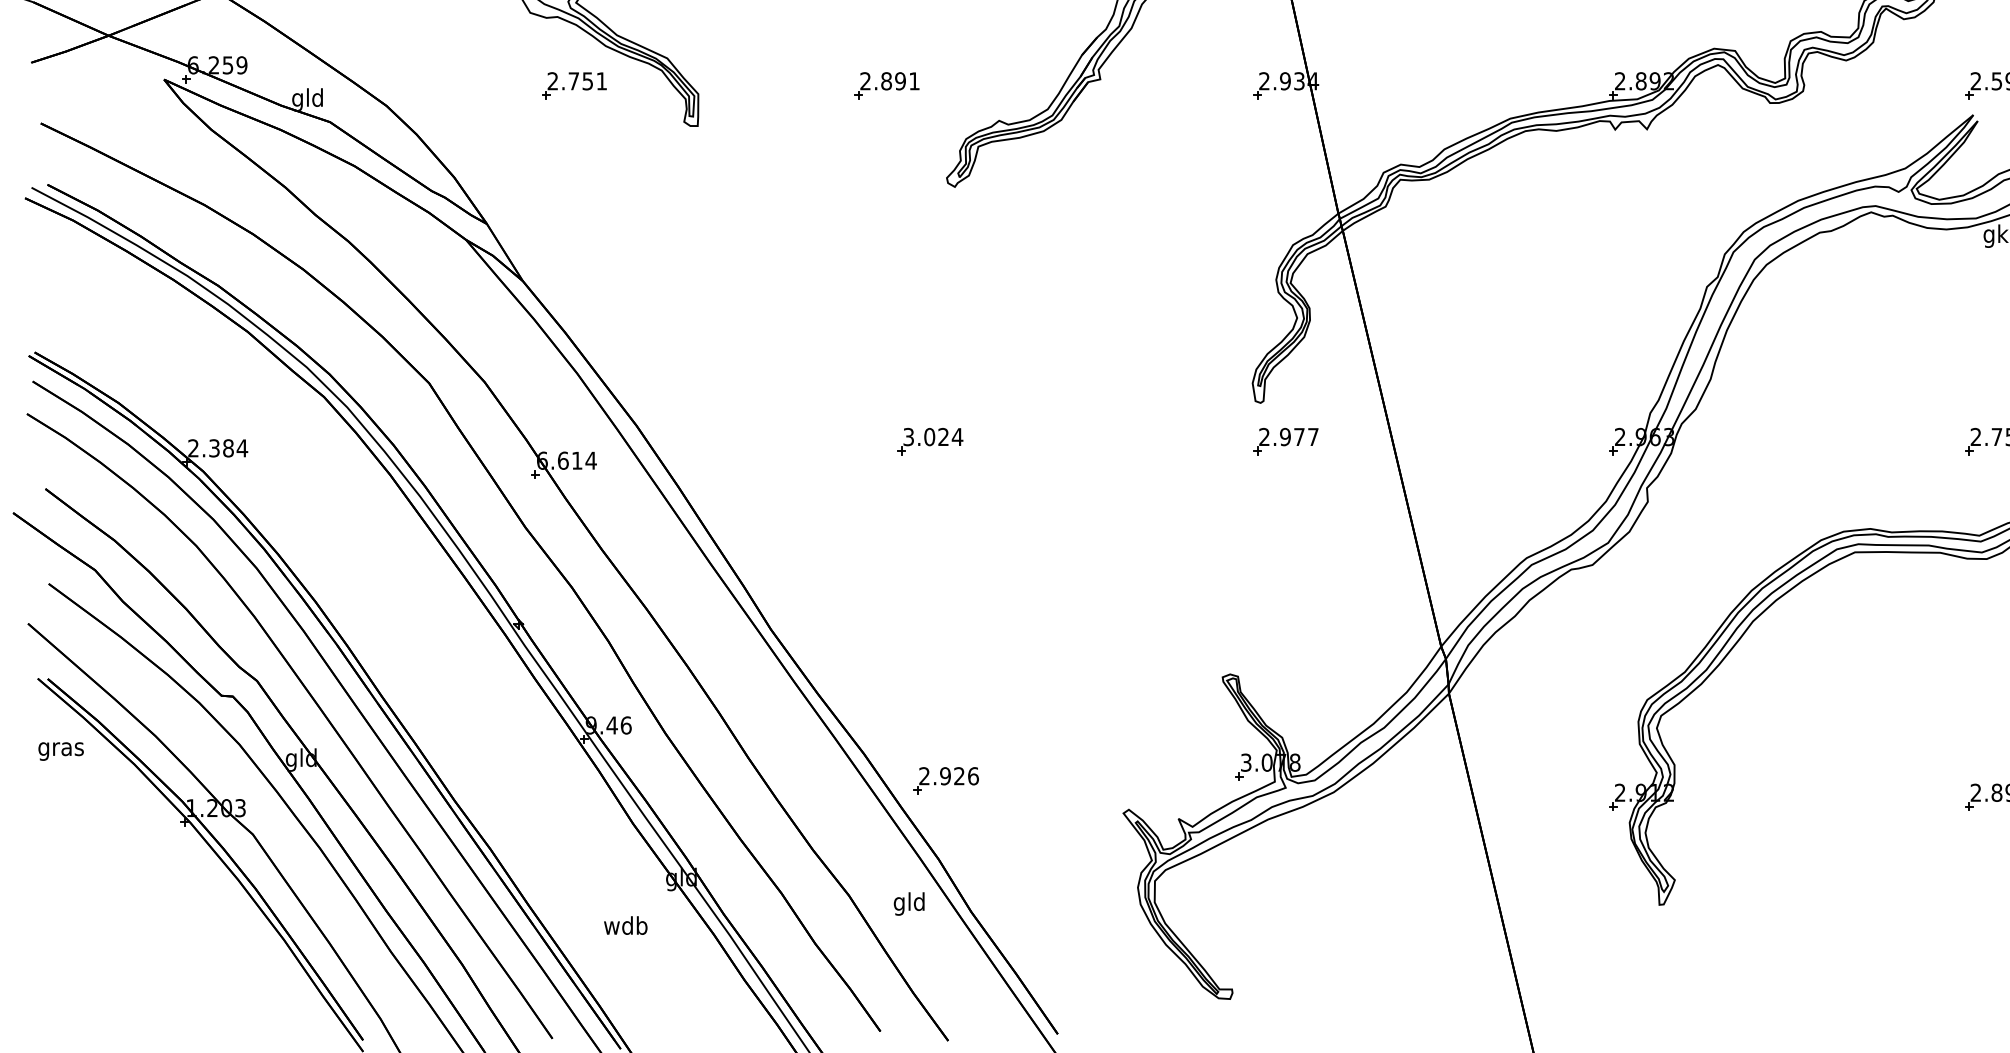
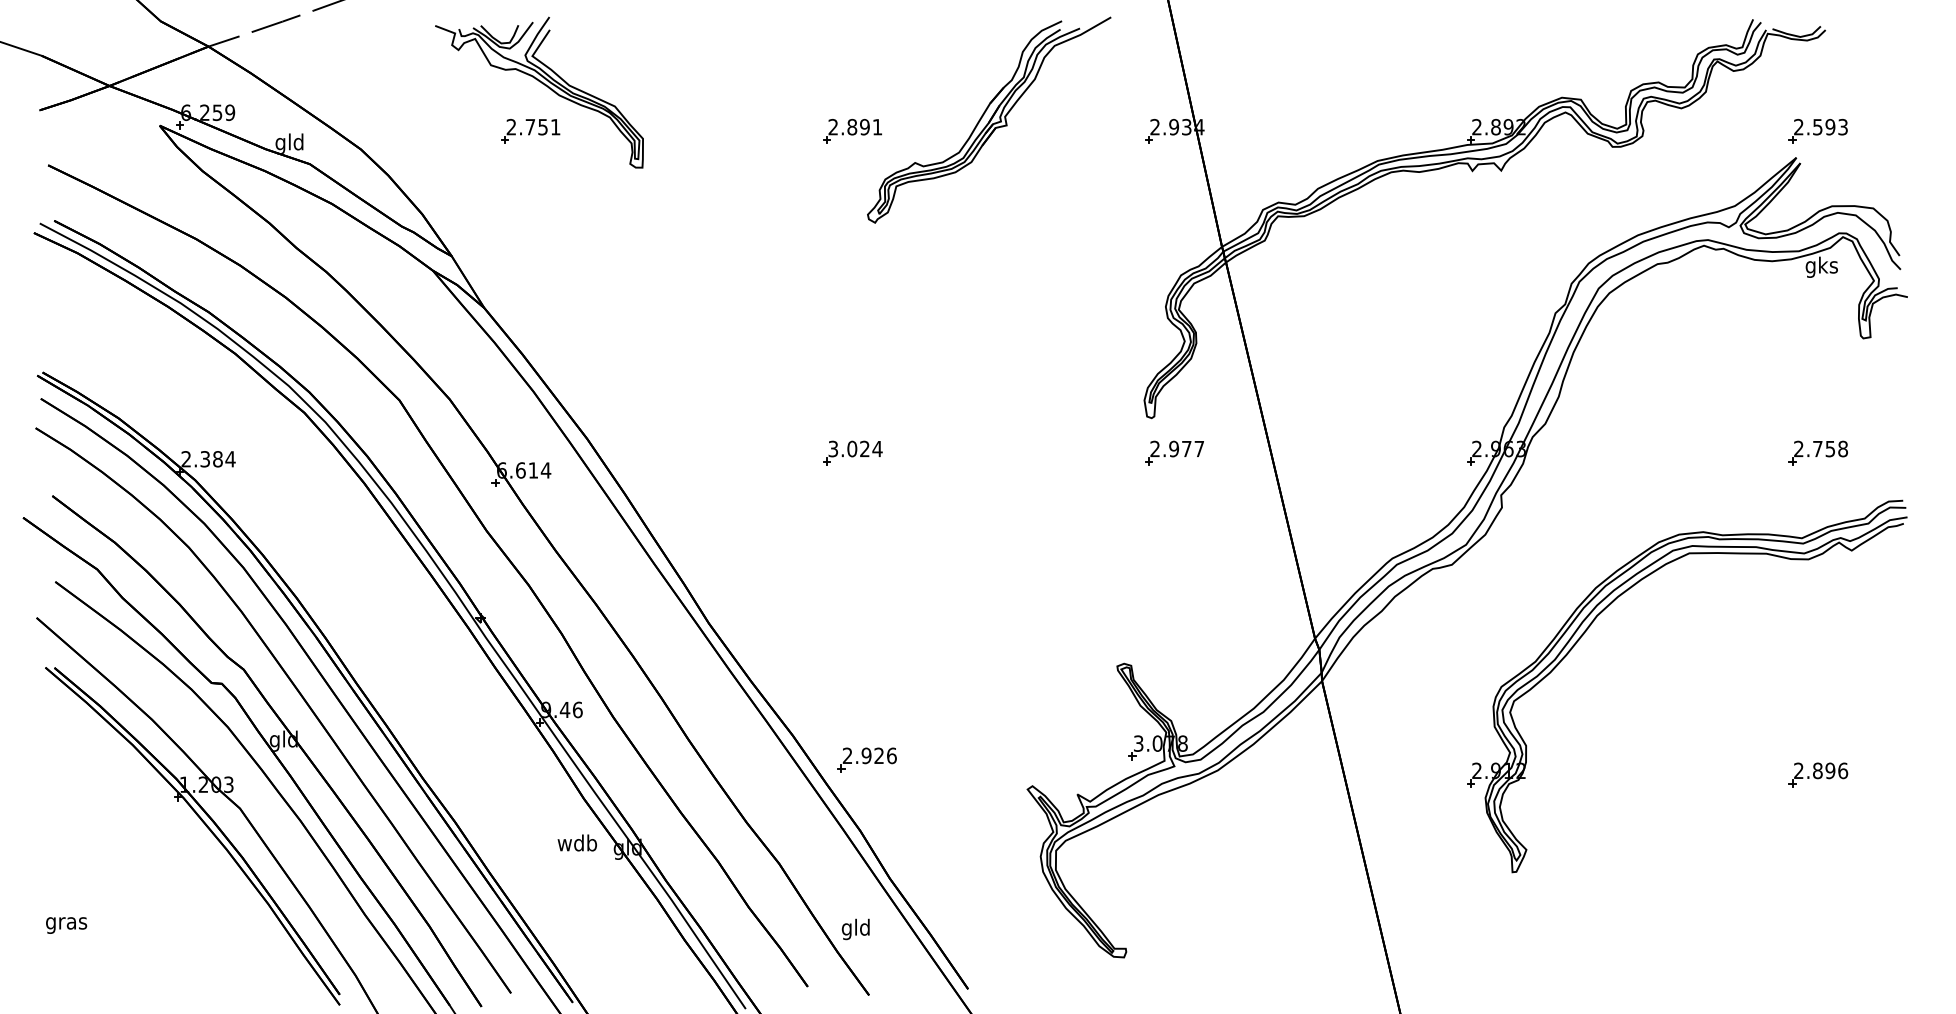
part: (886, 86) -> (852, 131), moved
text: (61, 751) -> (66, 925), moved
text: (908, 904) -> (855, 929), moved
text: (624, 925) -> (576, 842), moved

